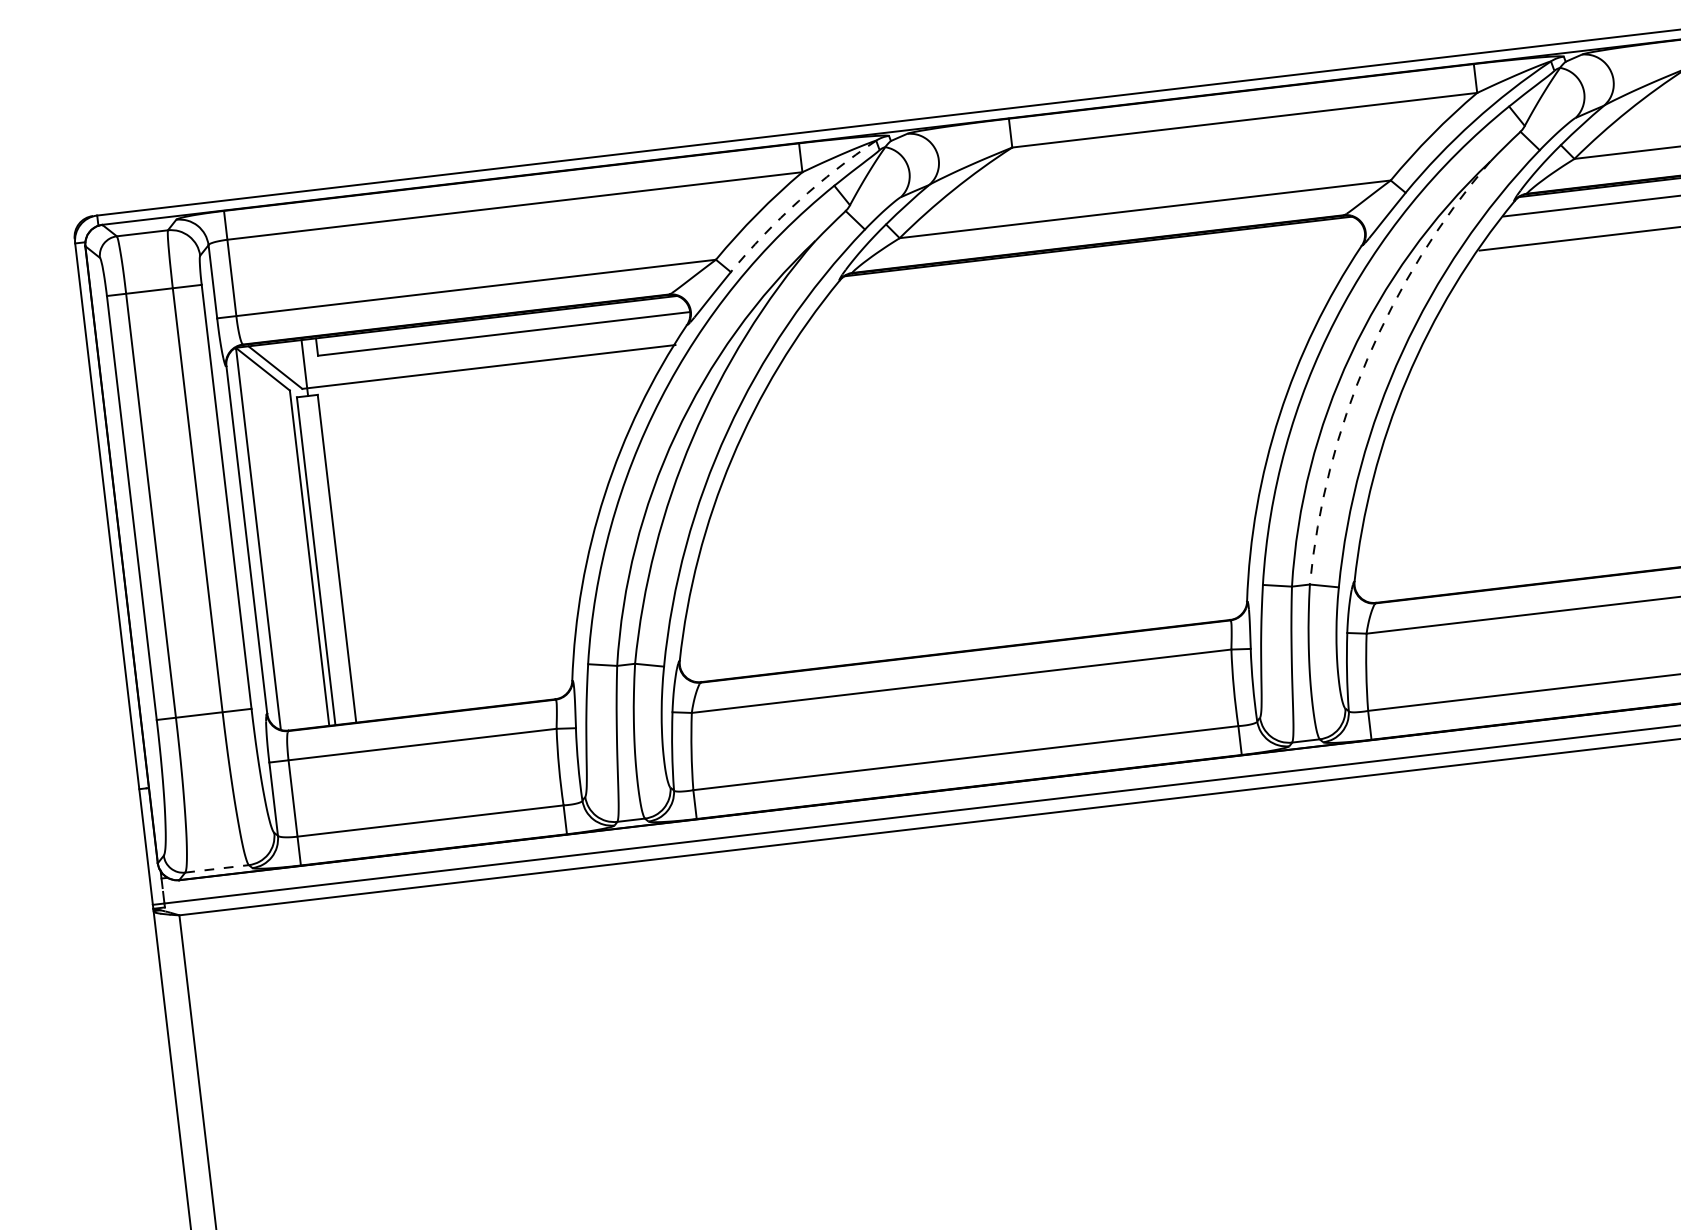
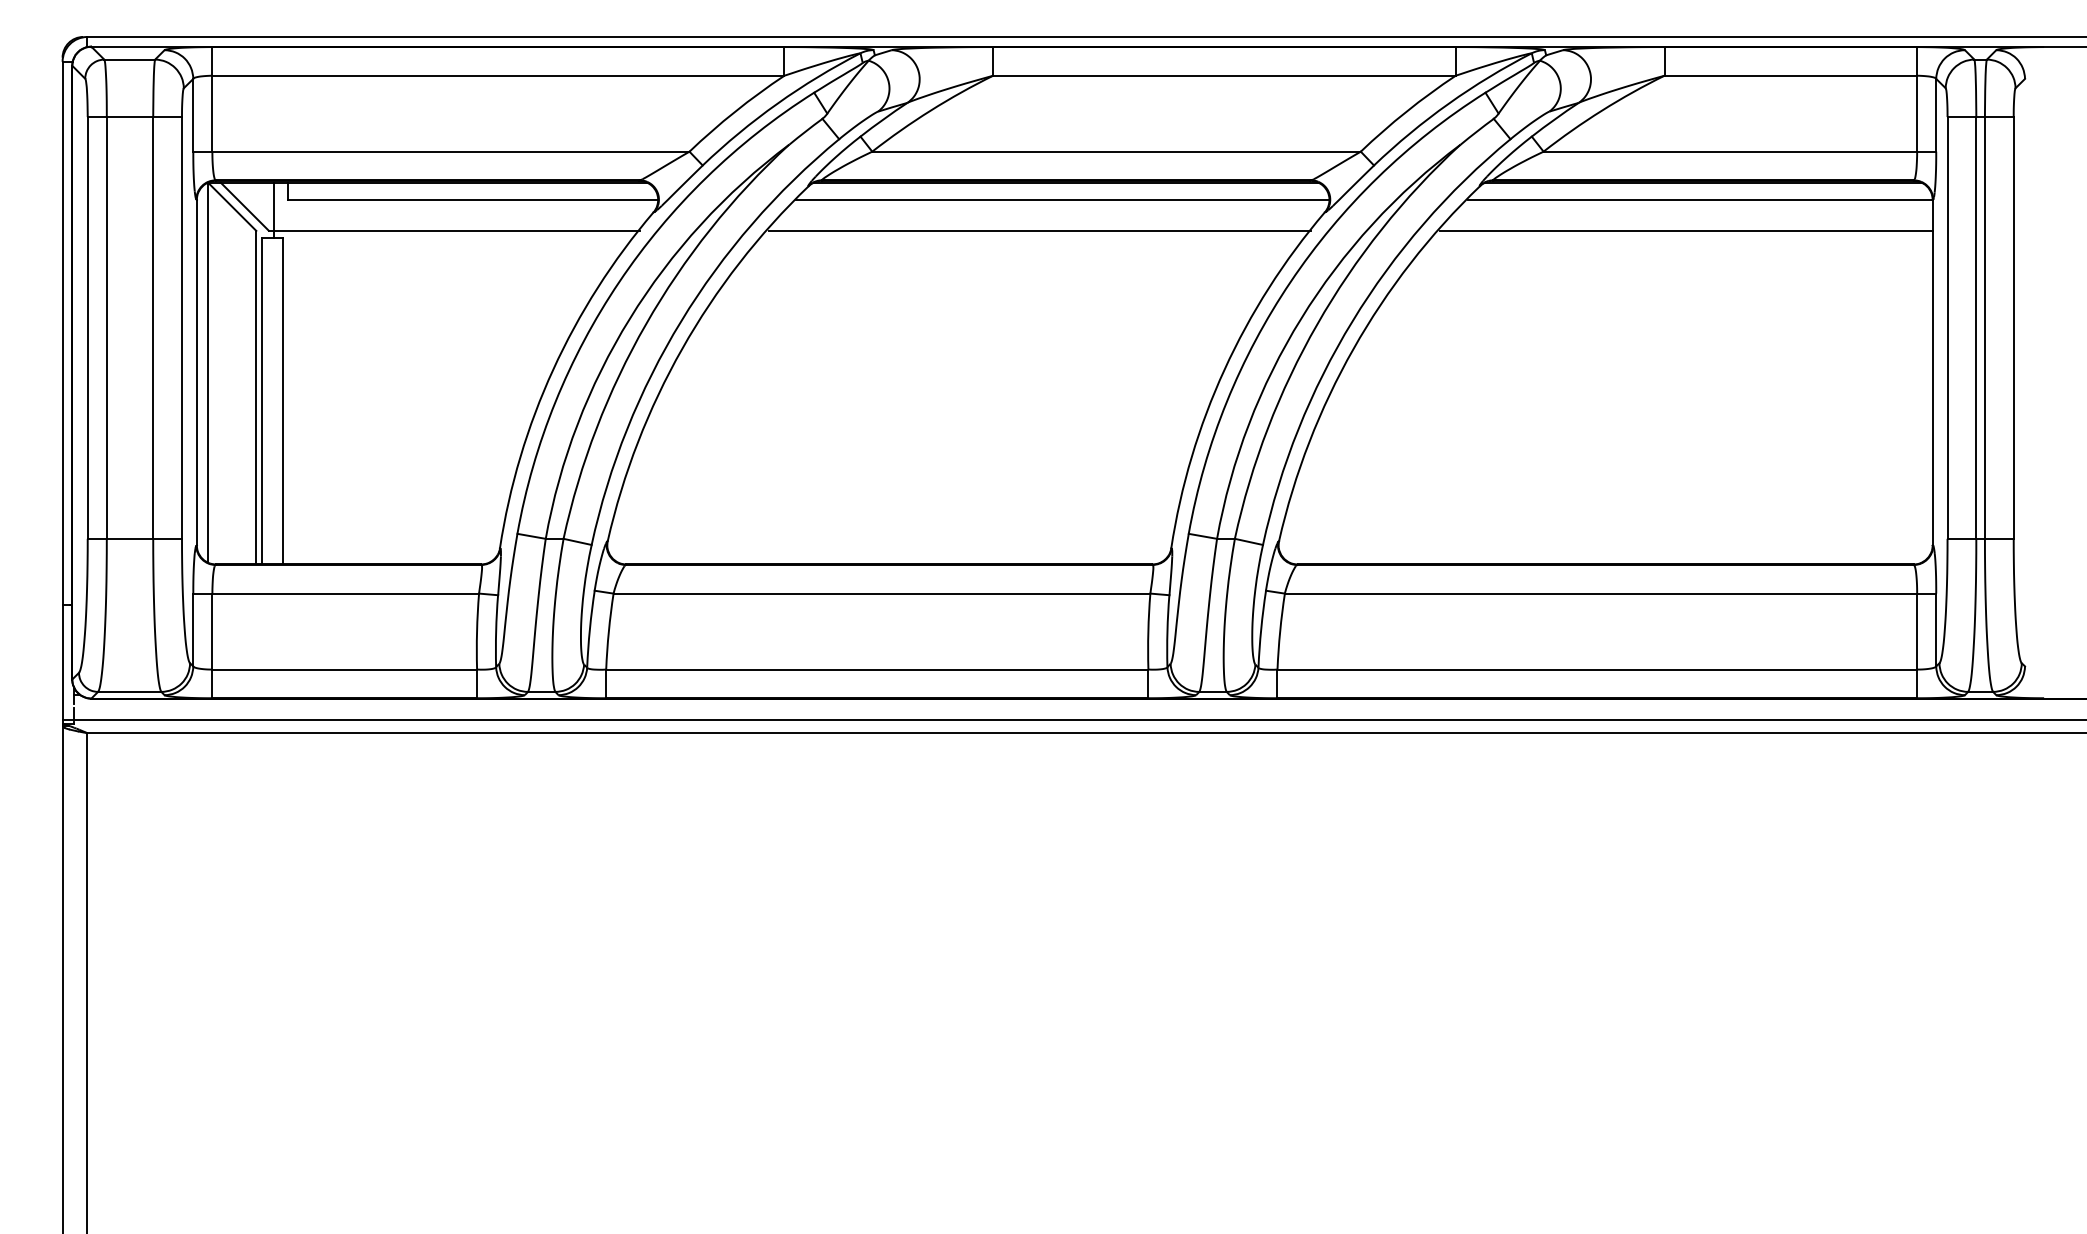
arc: (798, 200) -> (777, 103), dashed -> solid
line: (1096, 264) -> (1062, 200), added
line: (1077, 297) -> (1039, 230), added
arc: (1367, 359) -> (1317, 324), dashed -> solid
line: (216, 868) -> (129, 691), dashed -> solid

